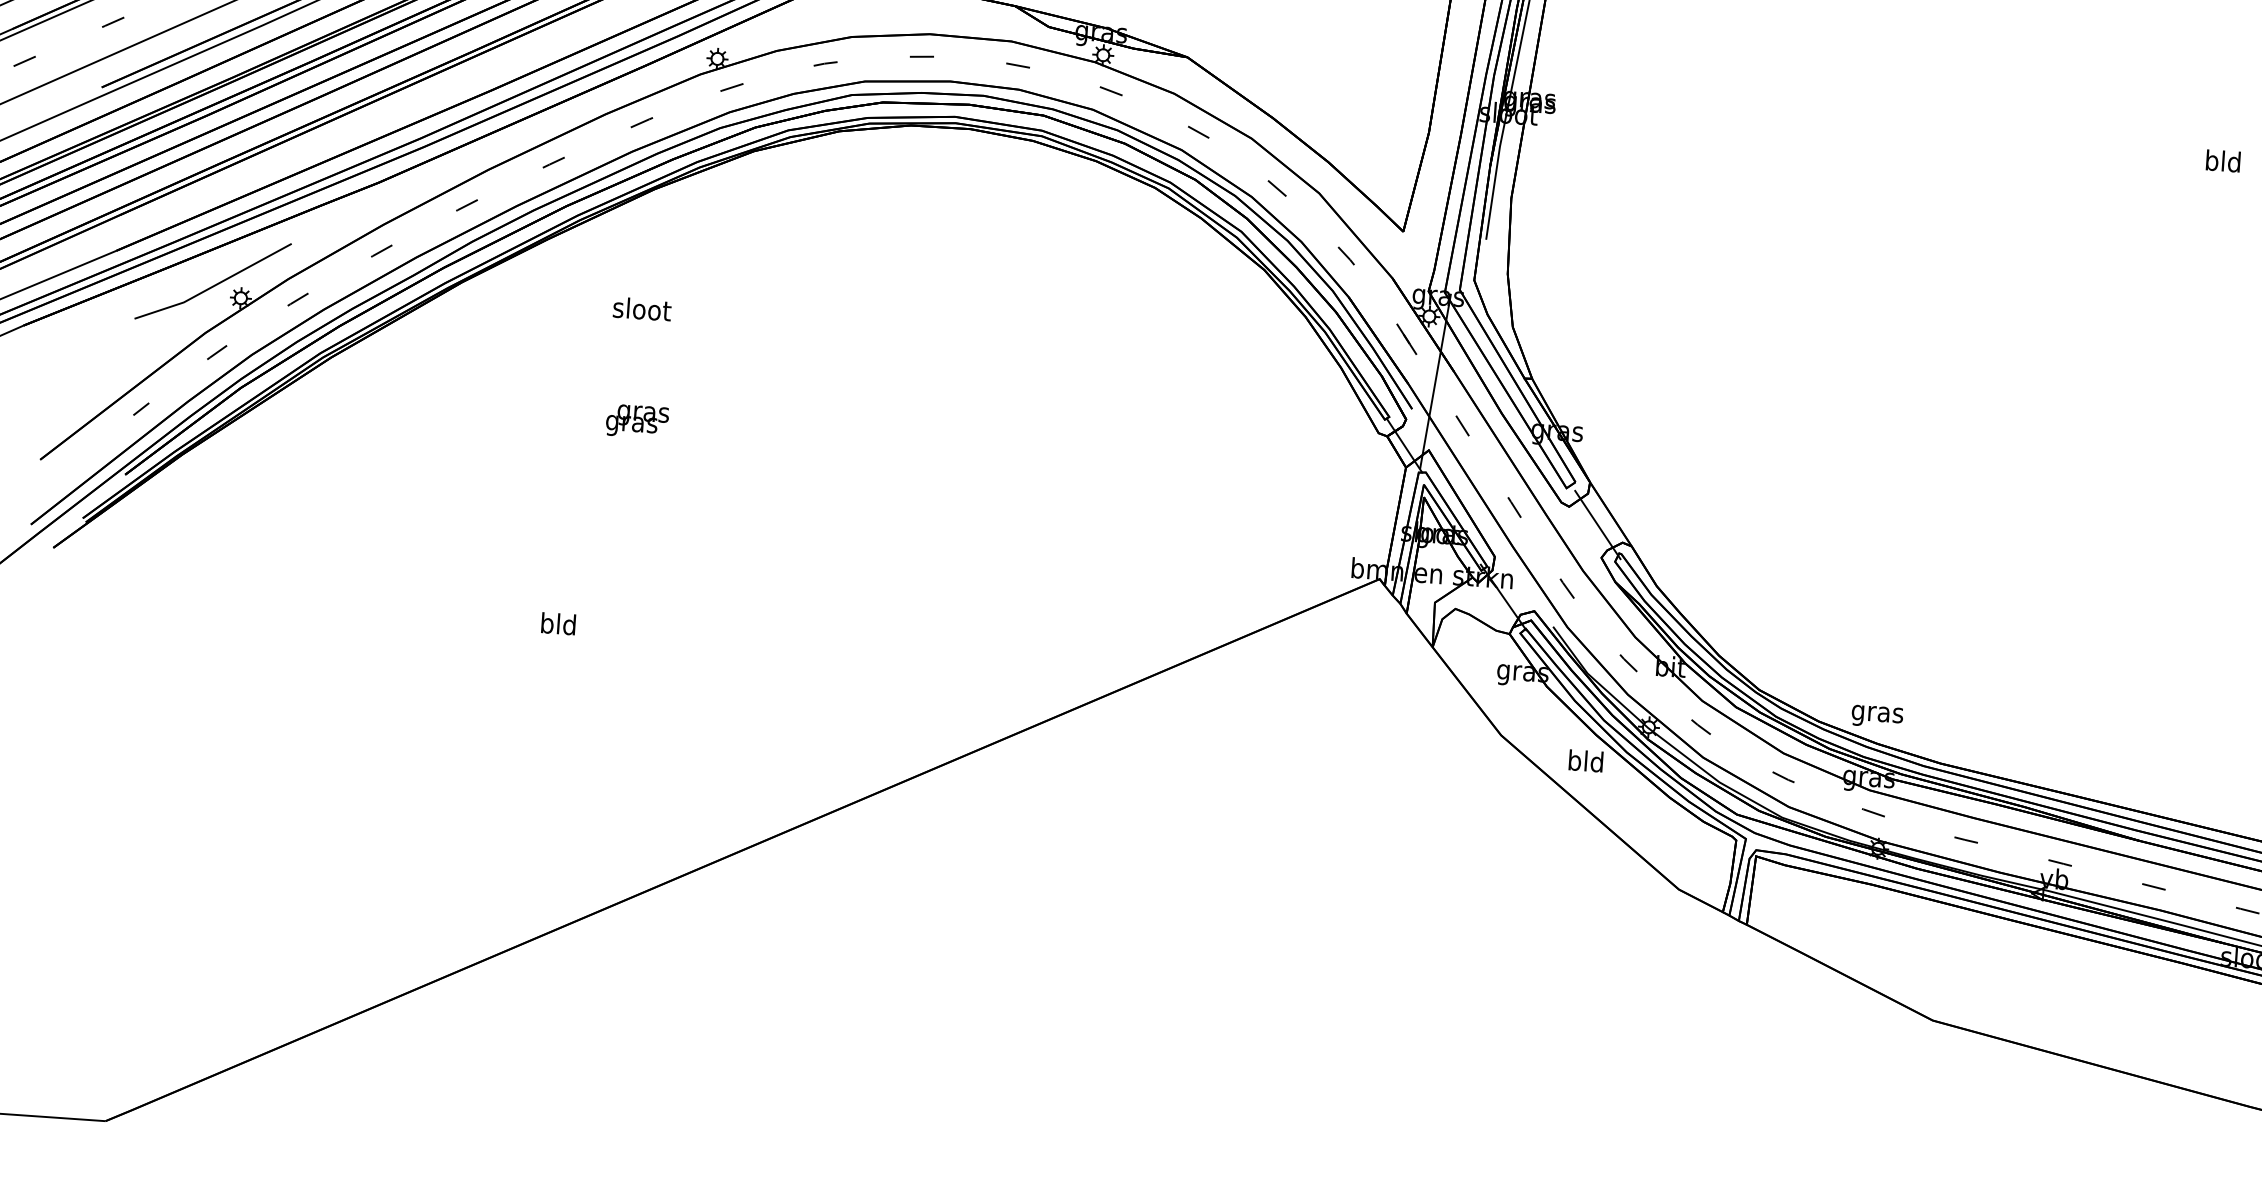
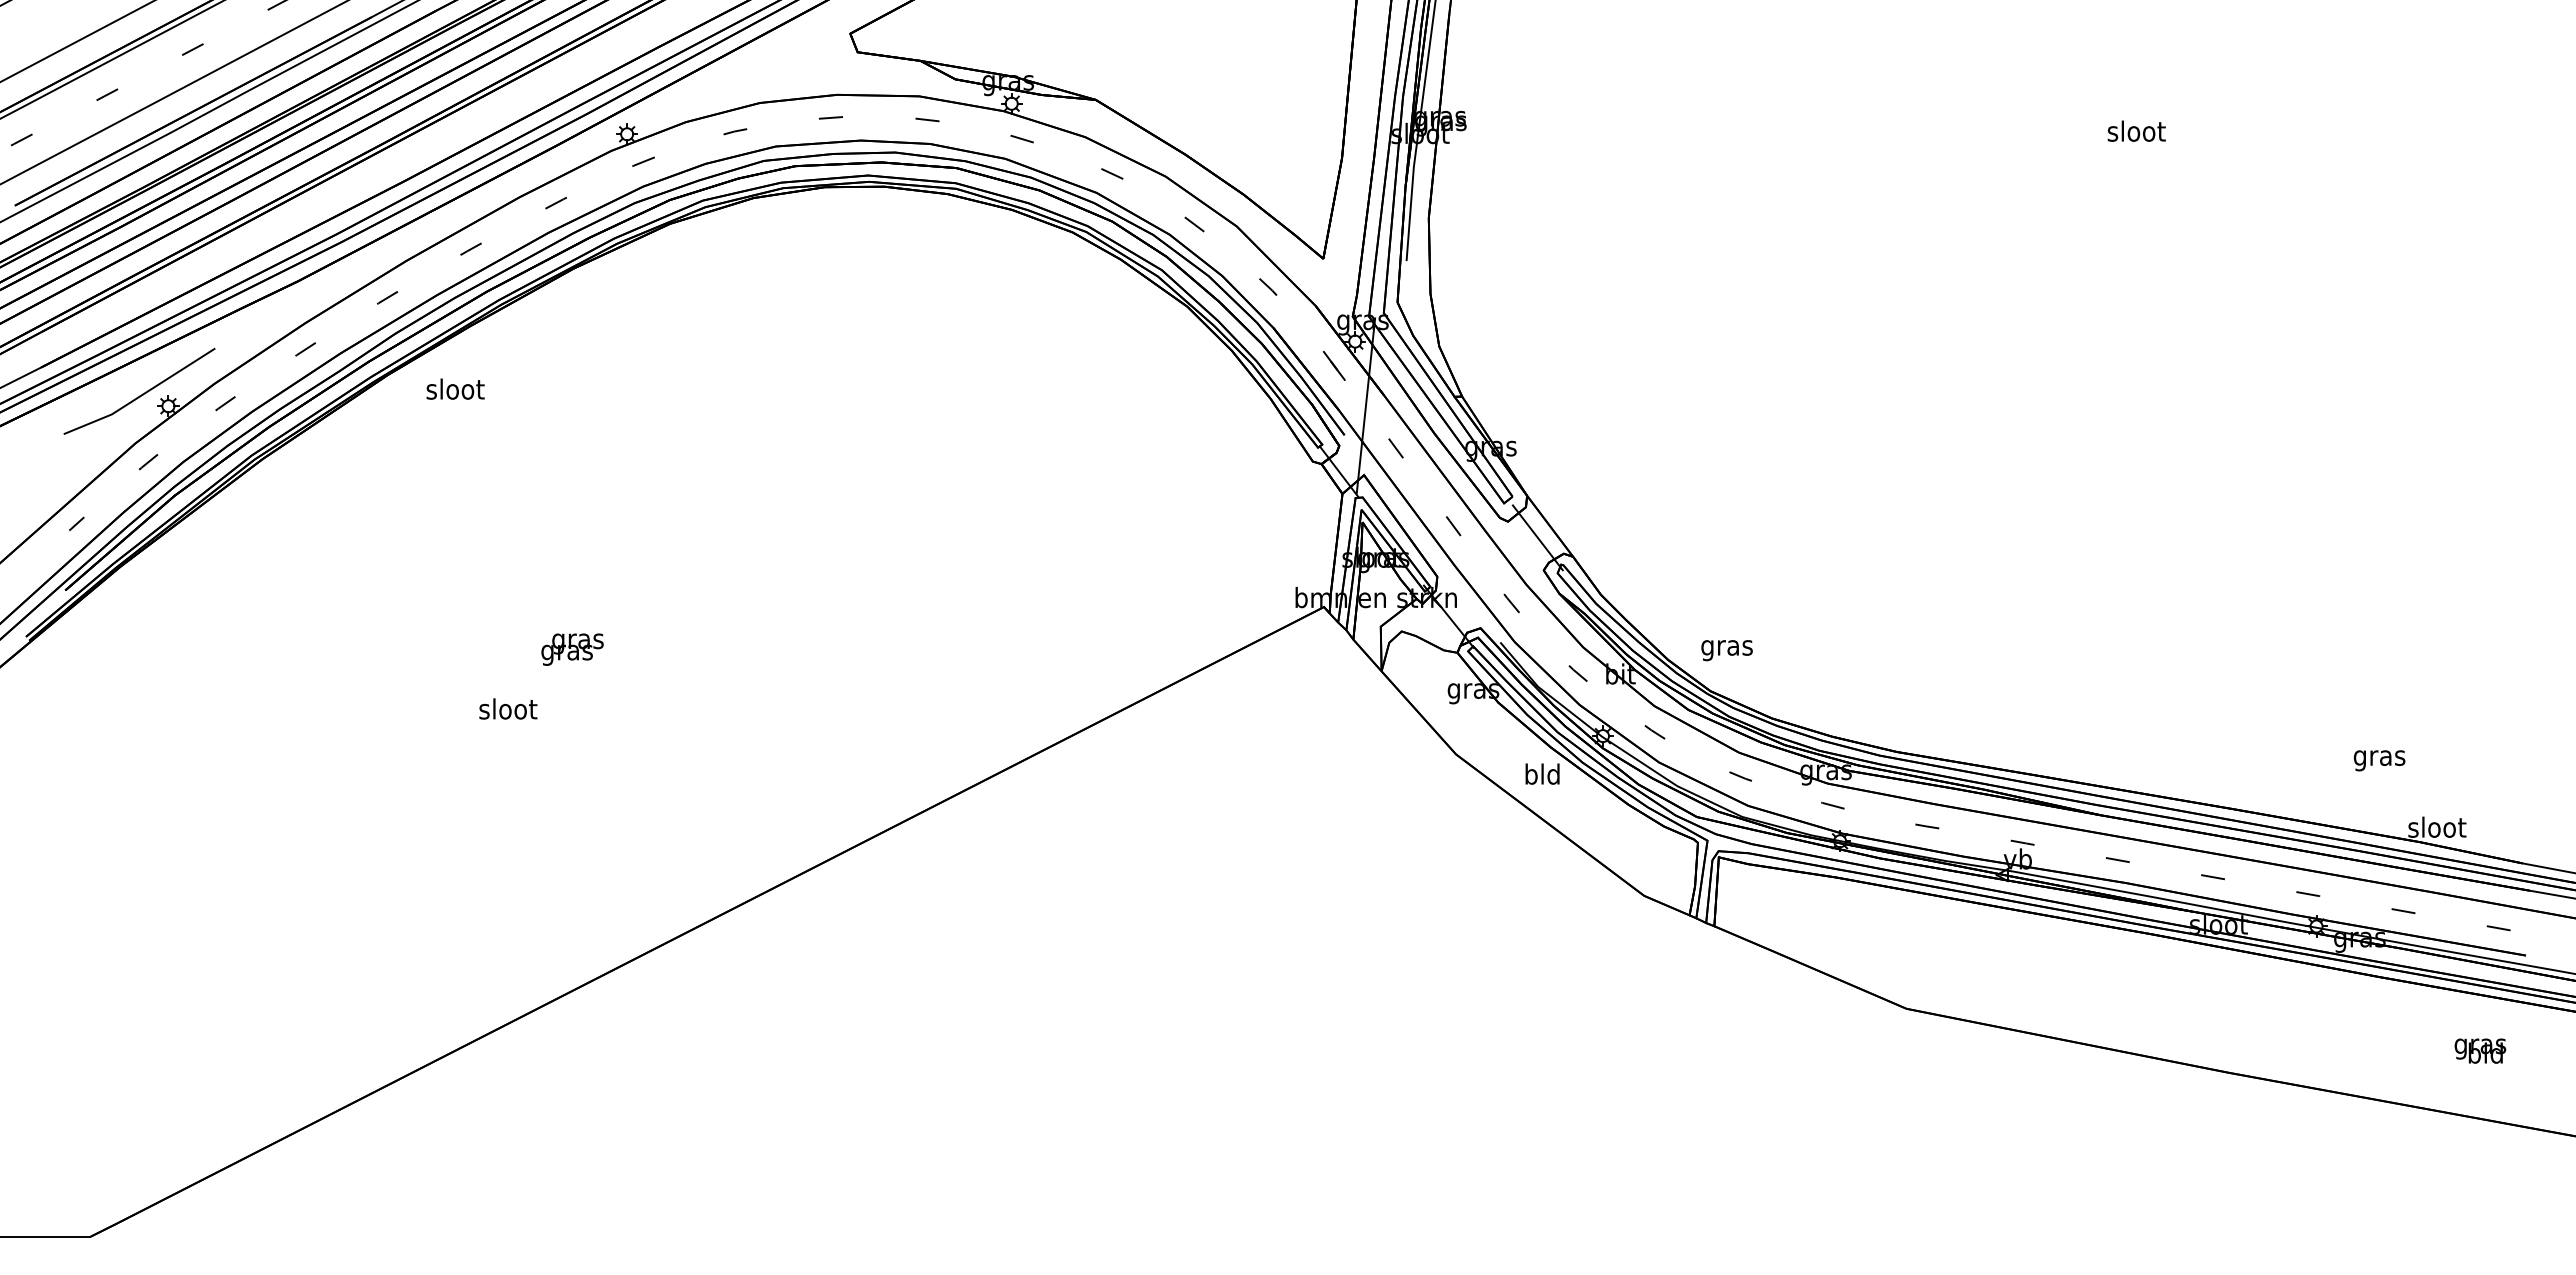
text: (2223, 160) -> (2136, 130), bld -> sloot
text: (642, 308) -> (455, 388), moved
text: (637, 421) -> (572, 649), moved
text: (559, 623) -> (508, 708), bld -> sloot
text: (1876, 716) -> (1726, 650), moved

